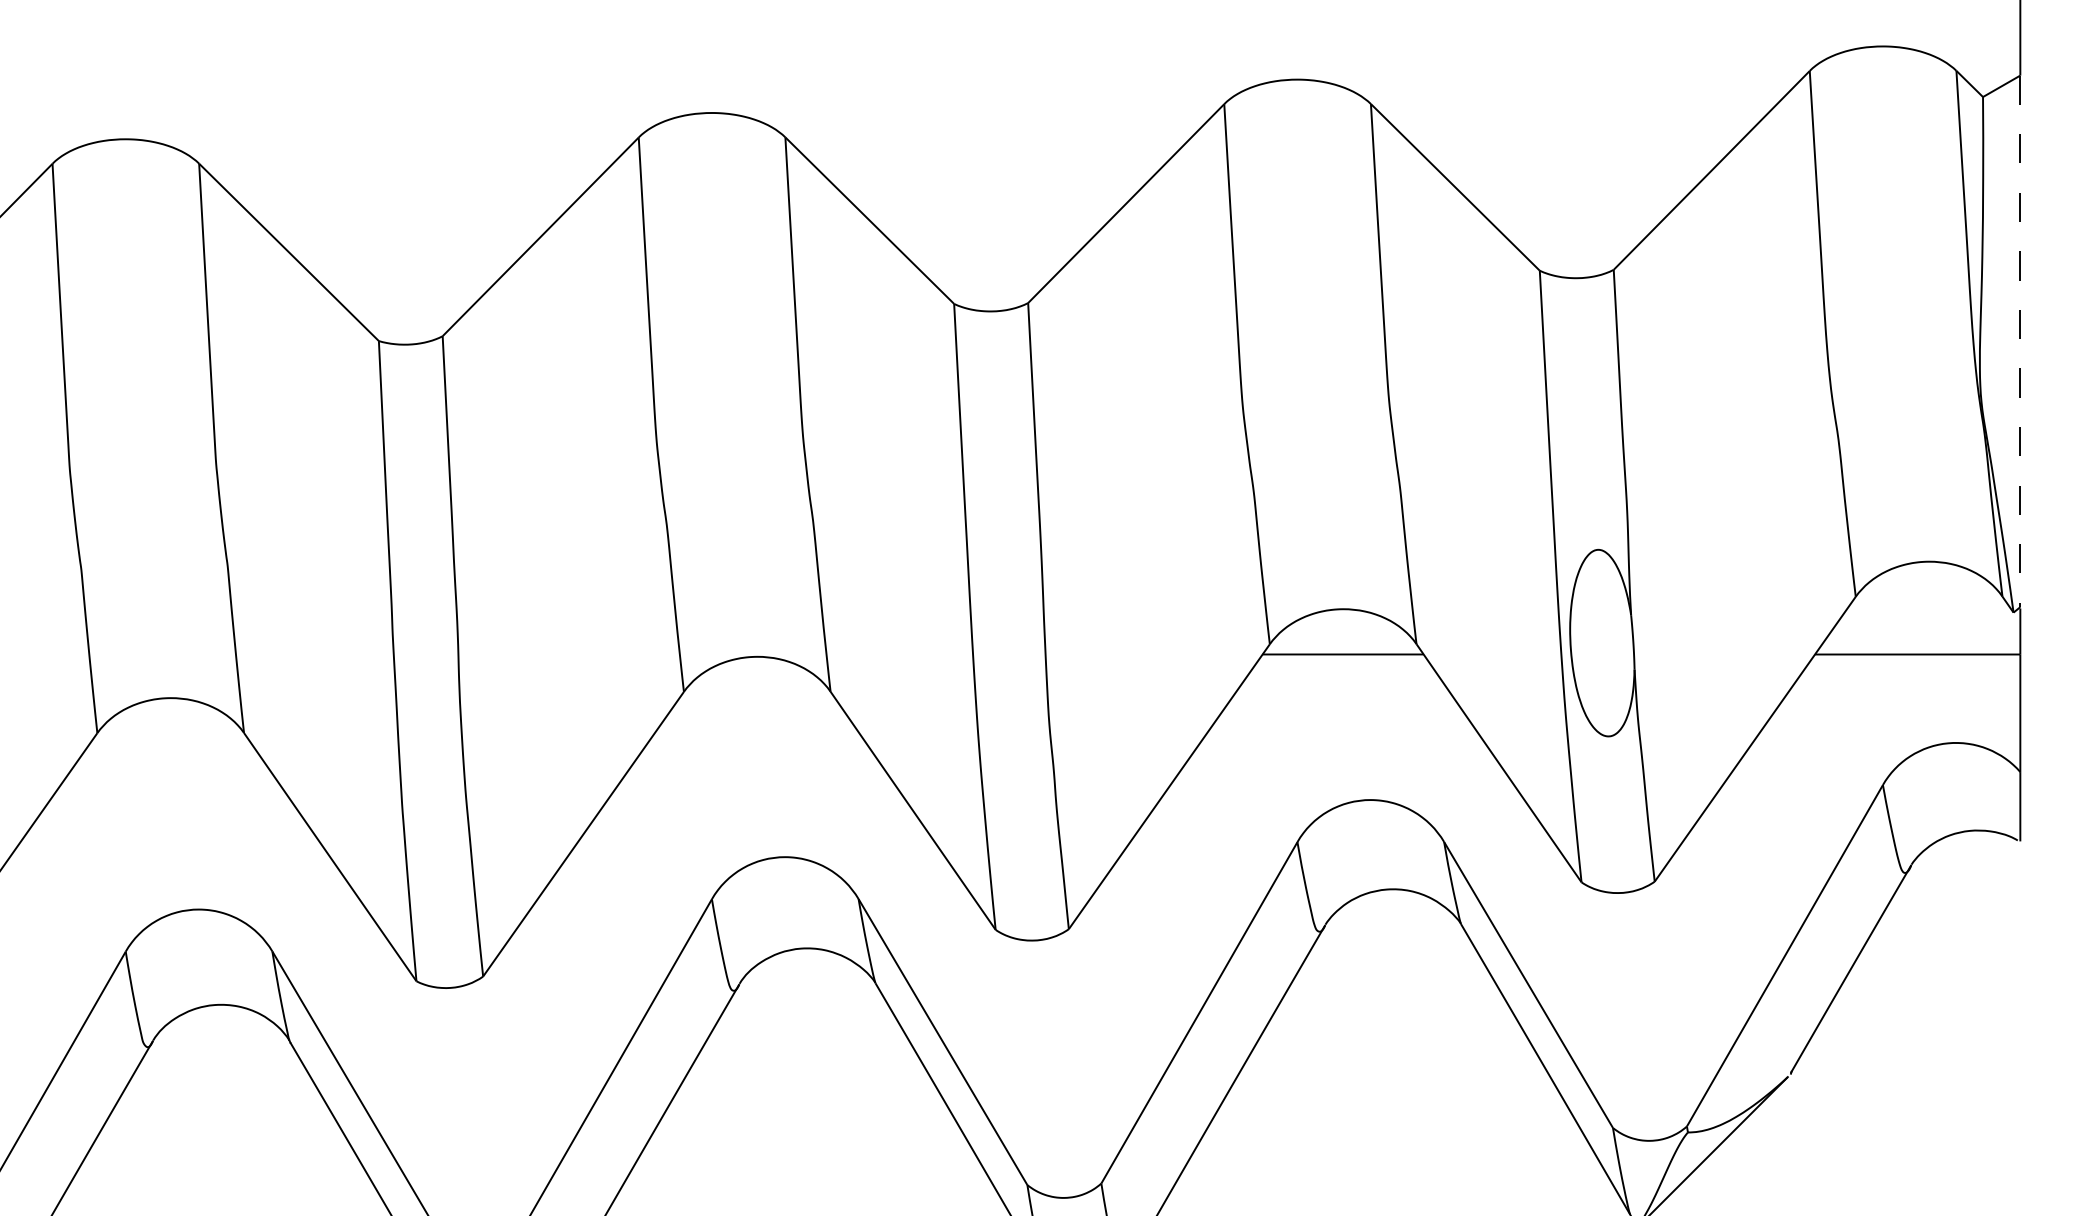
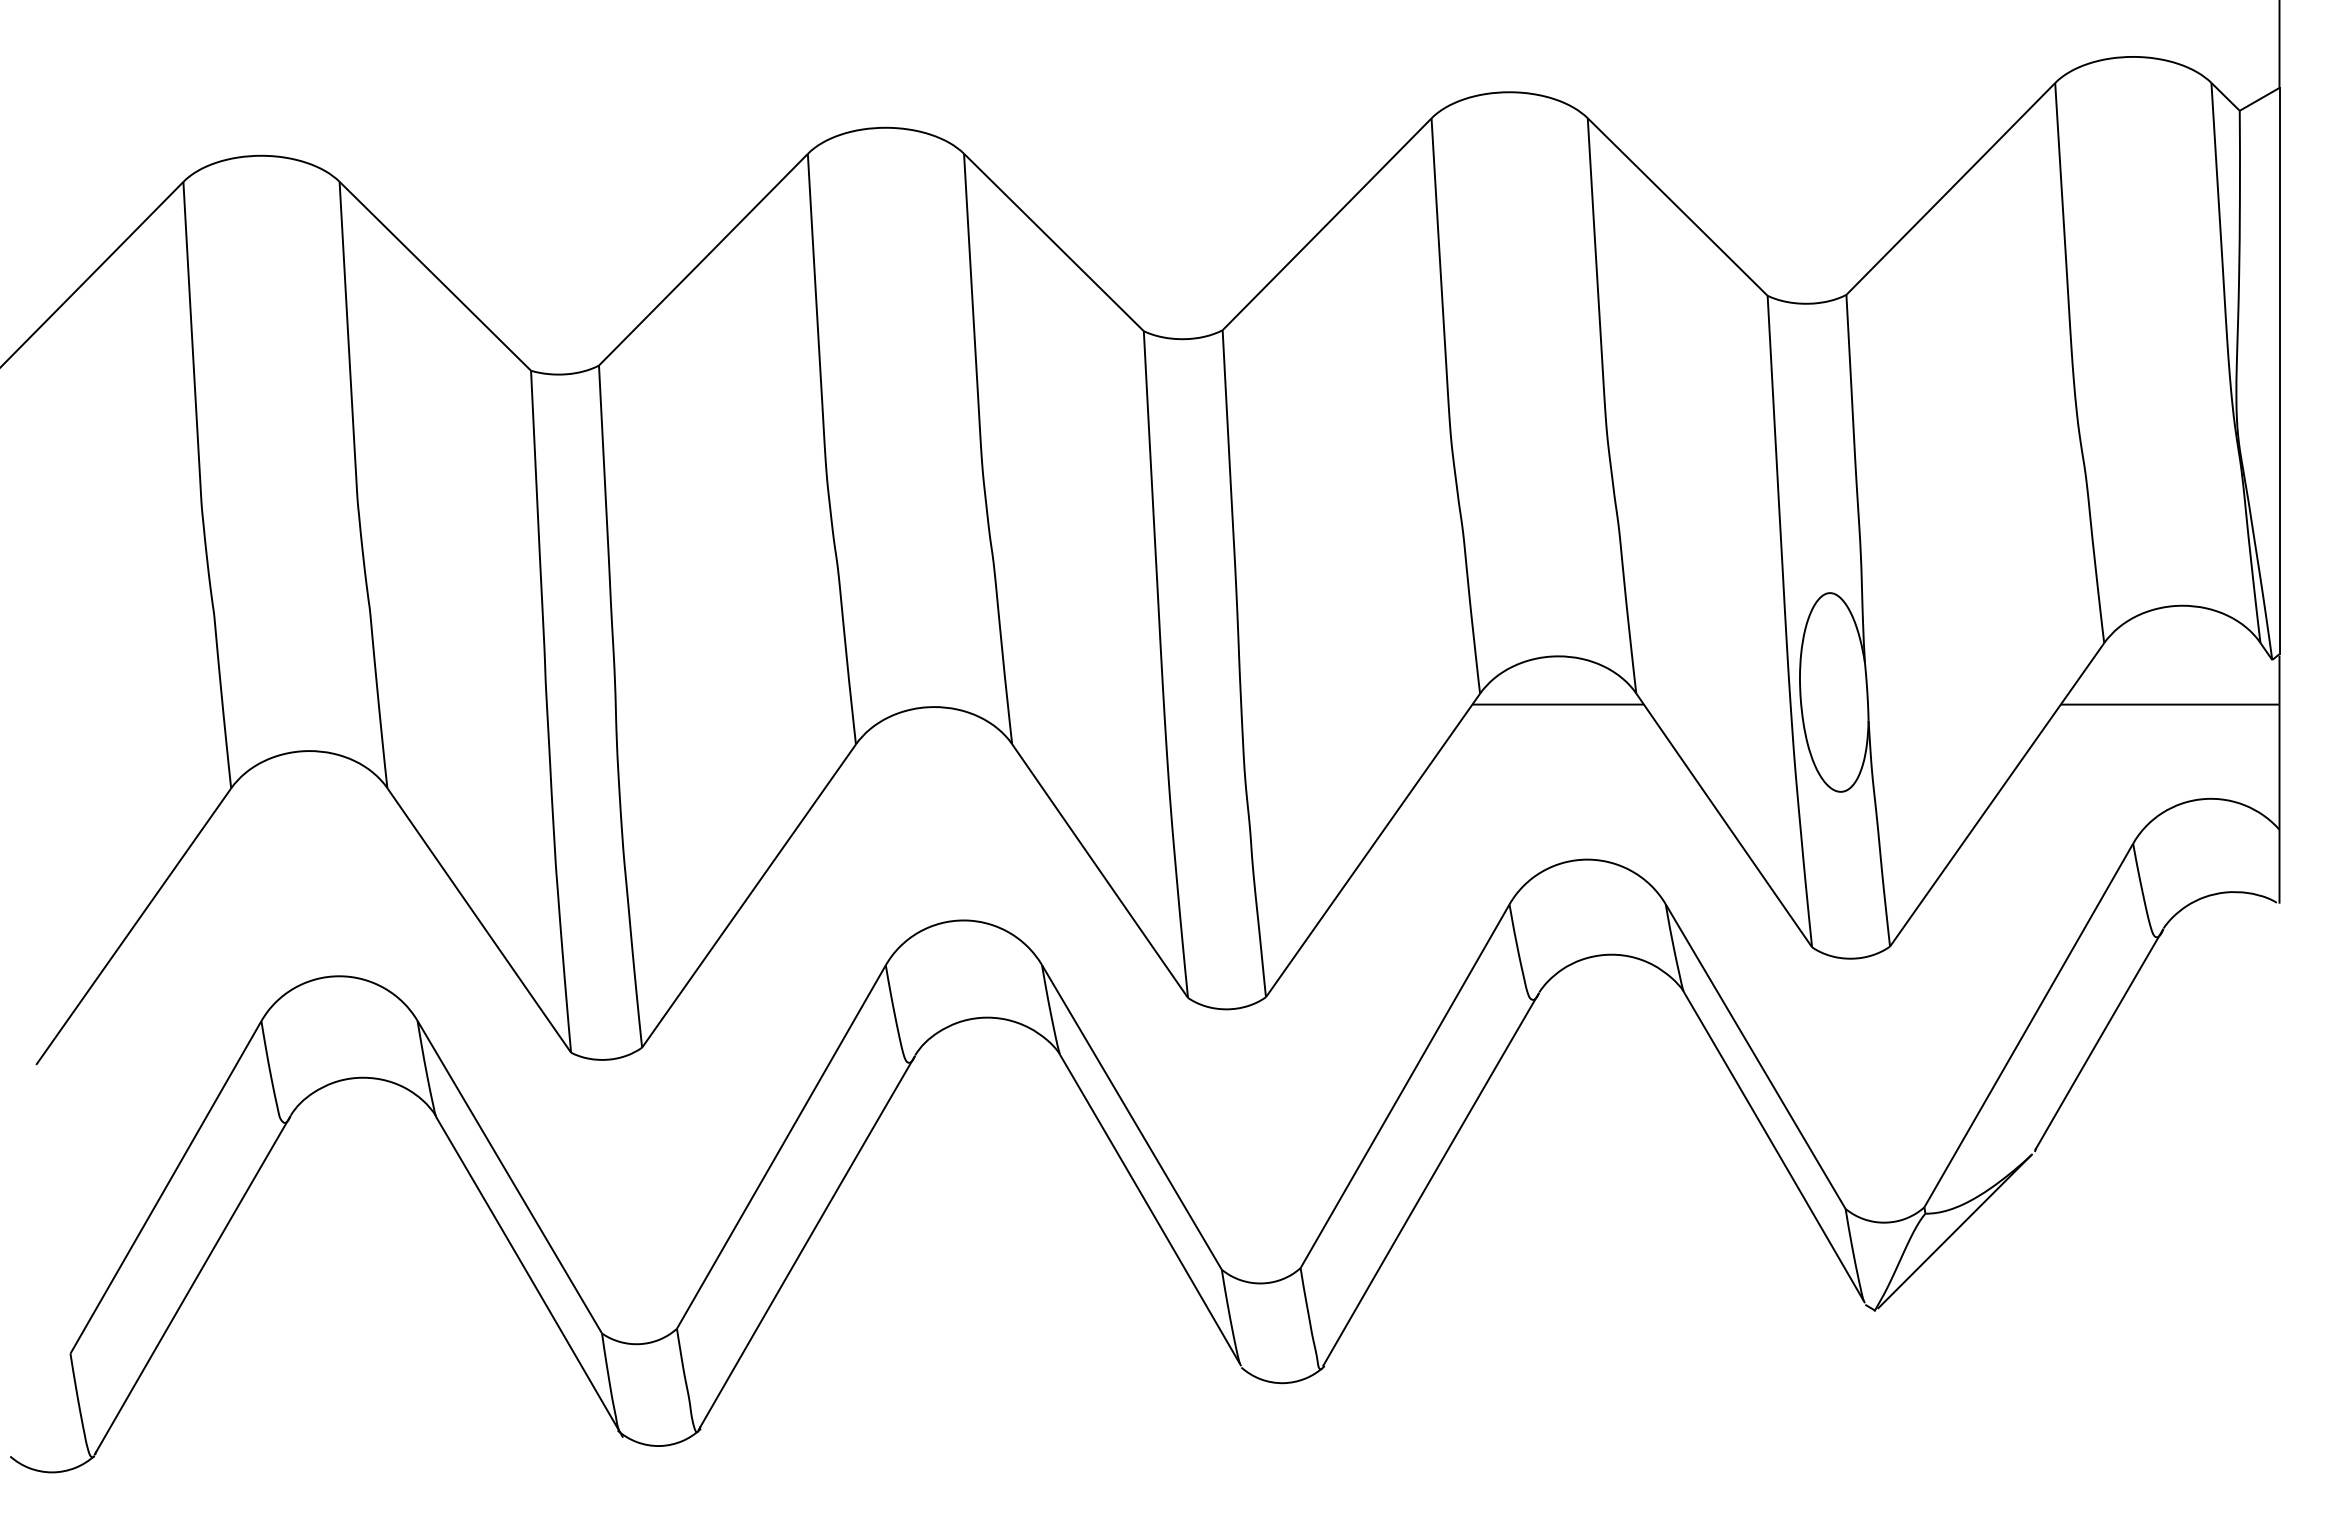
line: (2020, 341) -> (2279, 371), dashed -> solid

